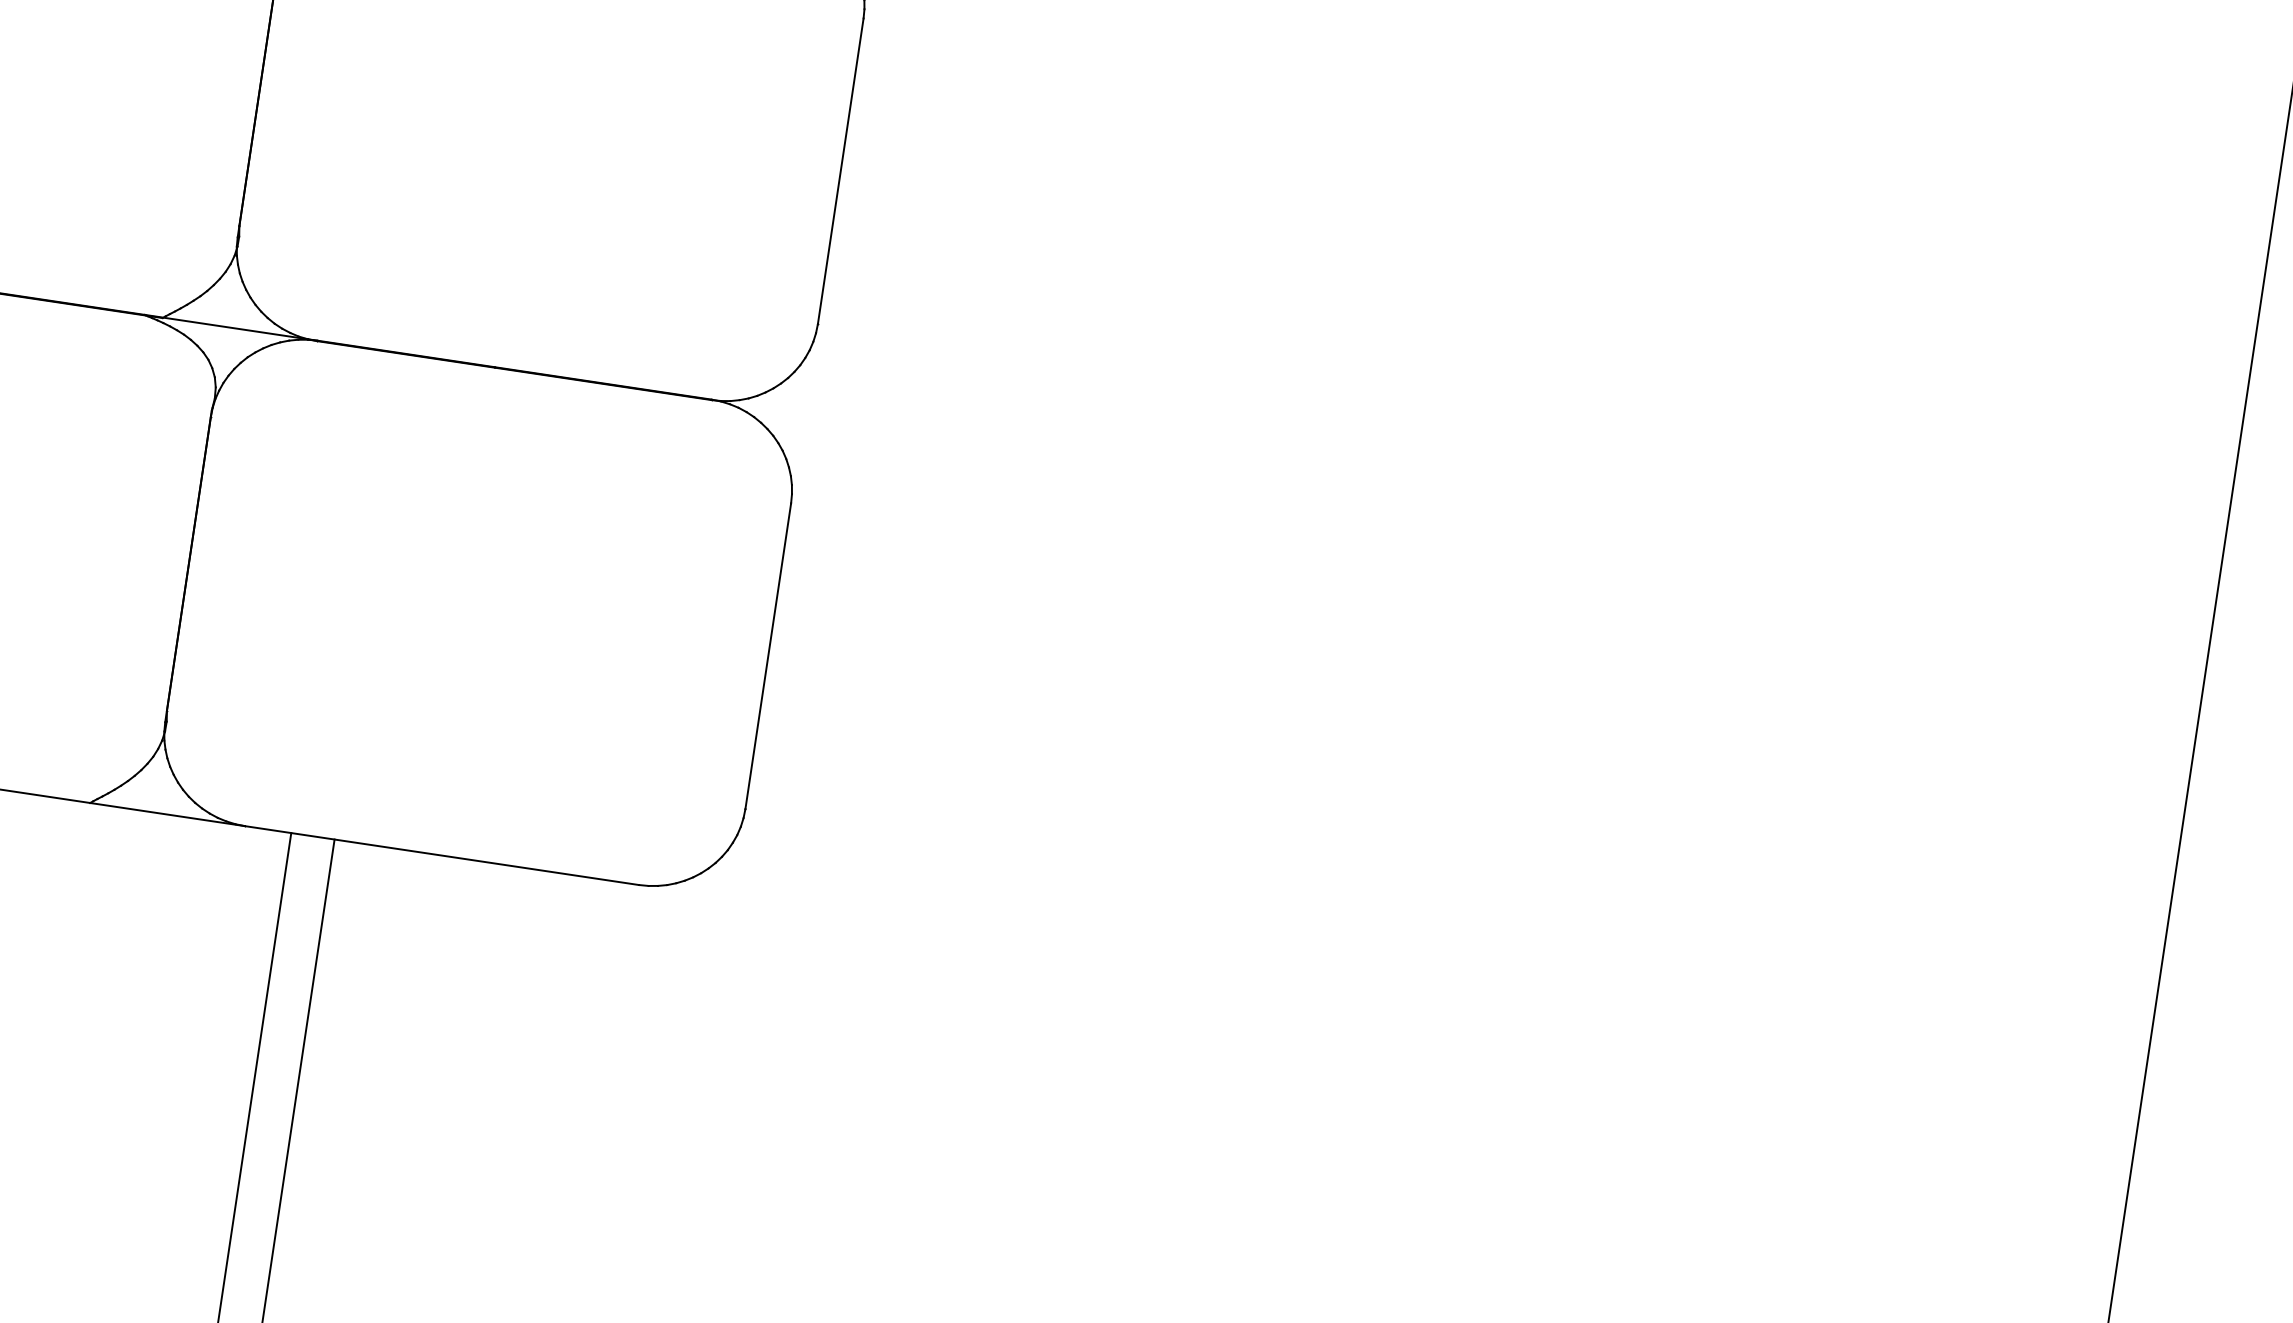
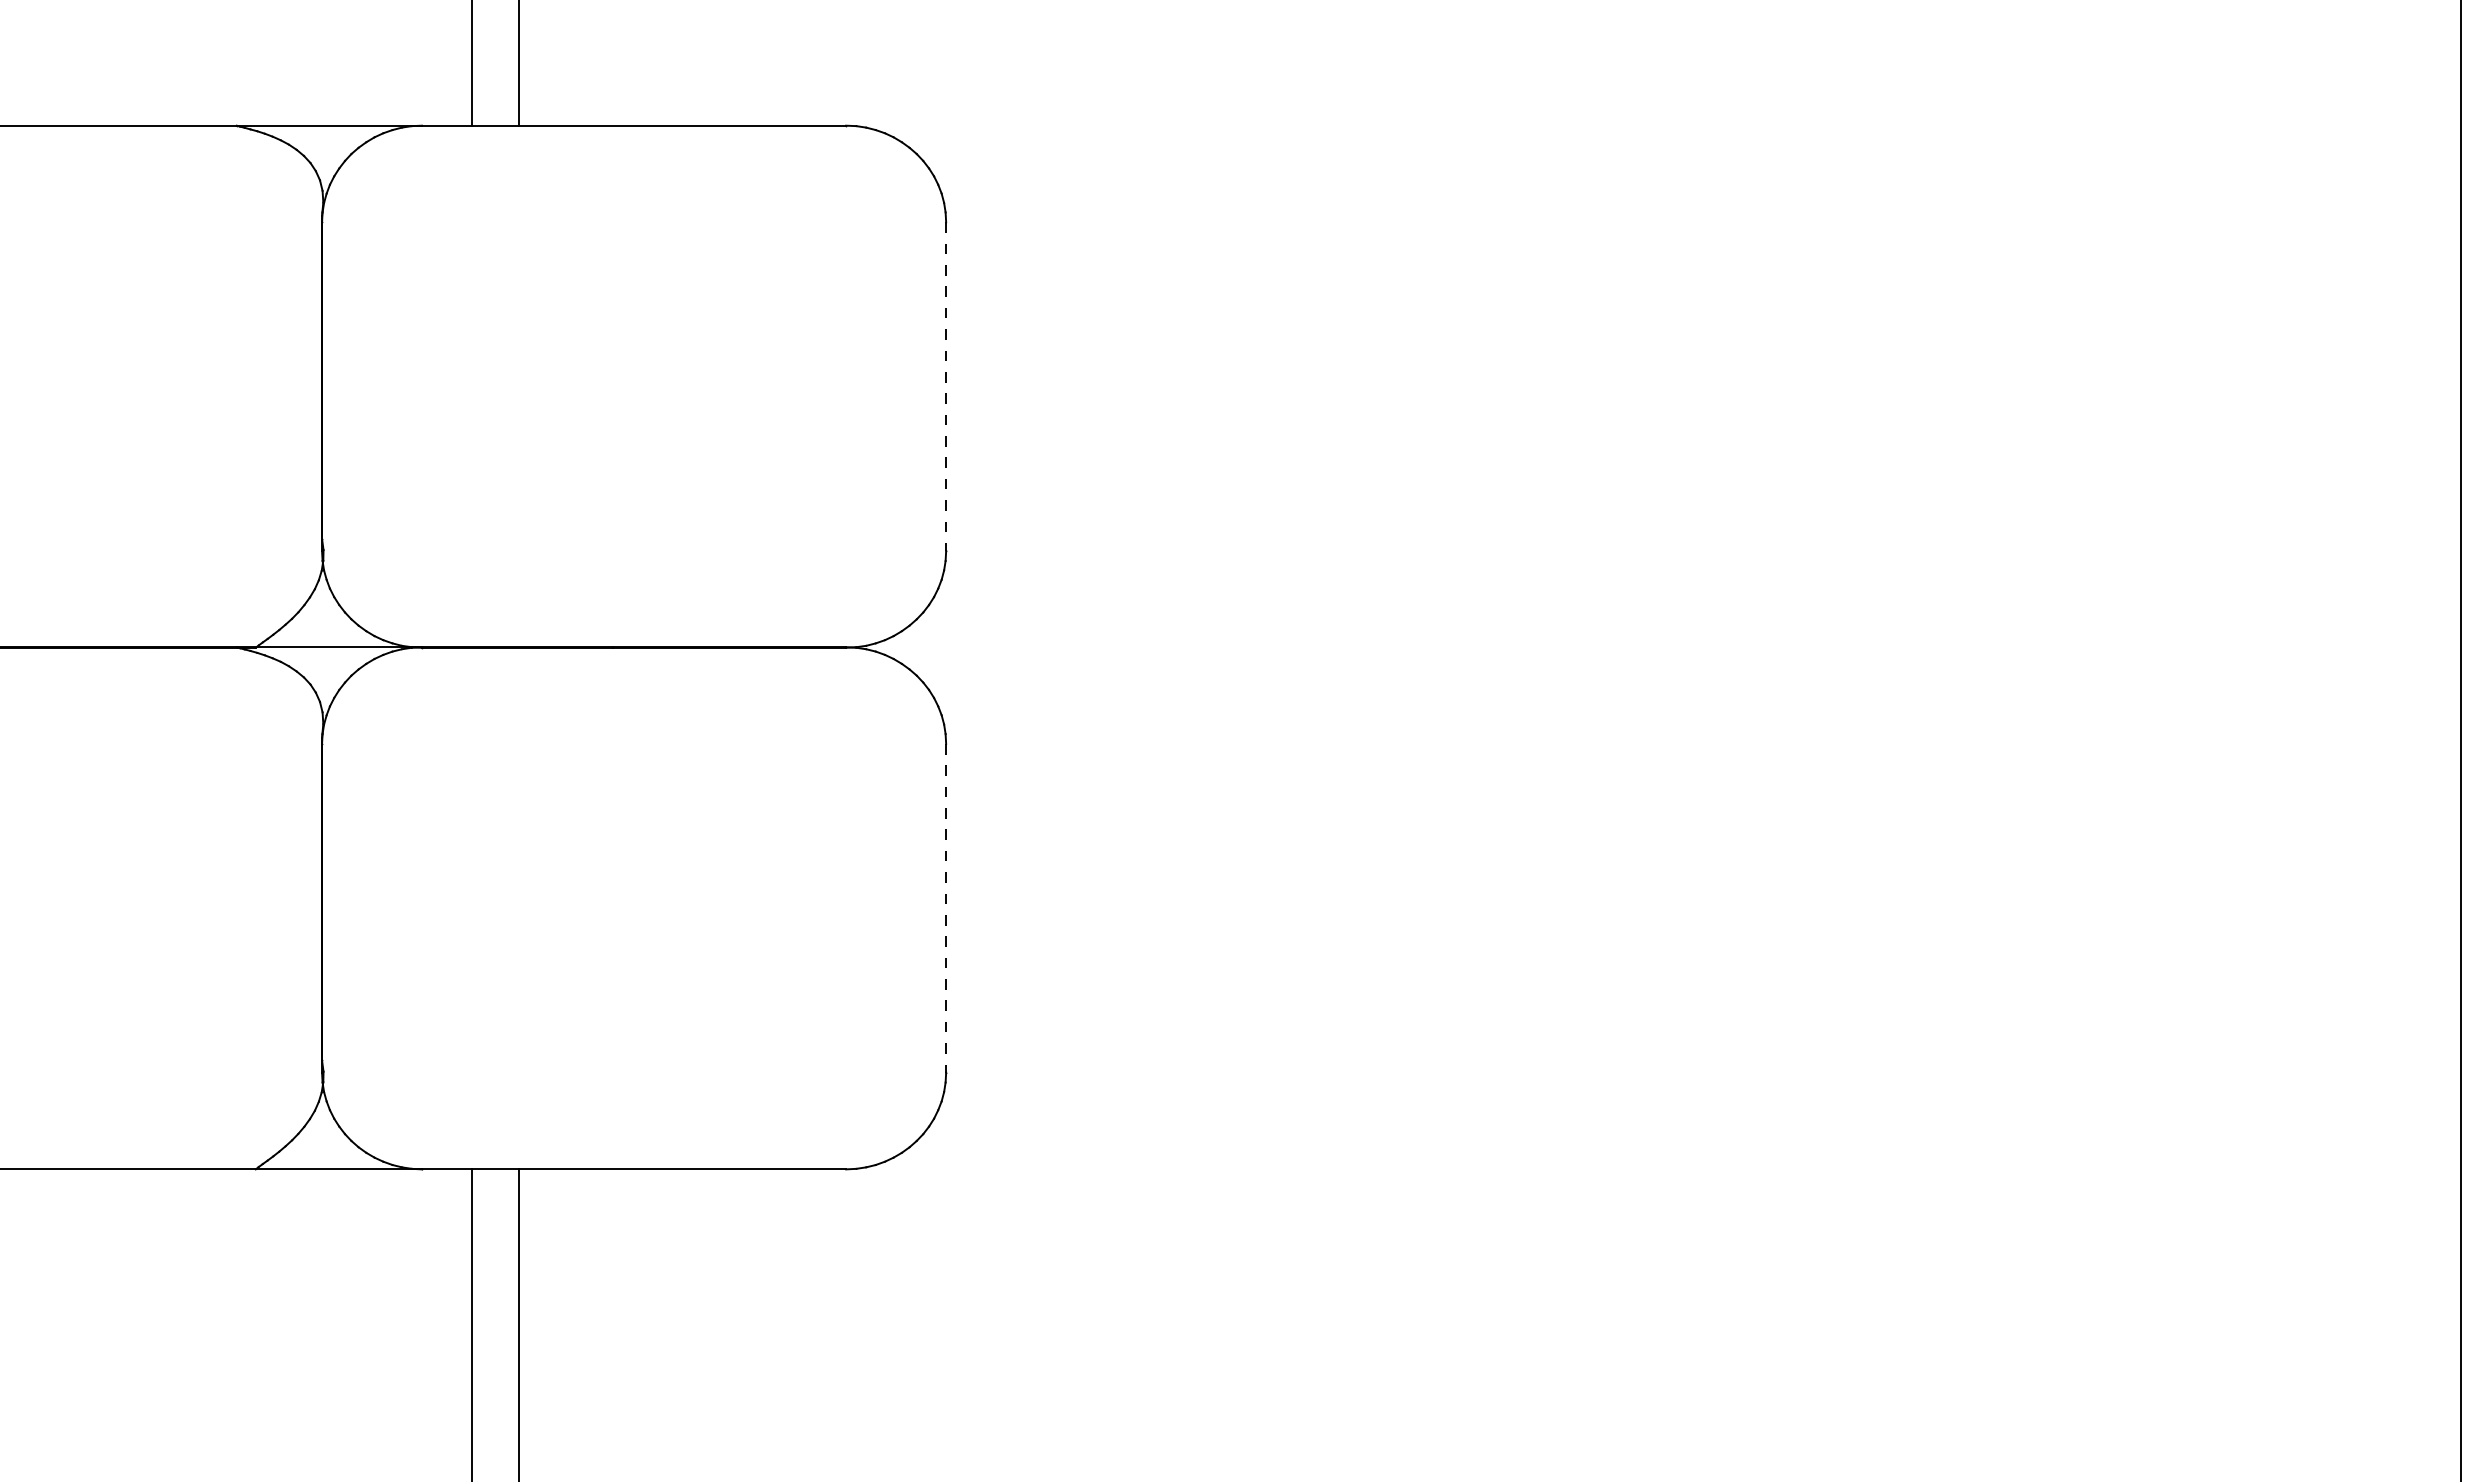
line: (840, 172) -> (946, 387), solid -> dashed
line: (768, 656) -> (946, 908), solid -> dashed

